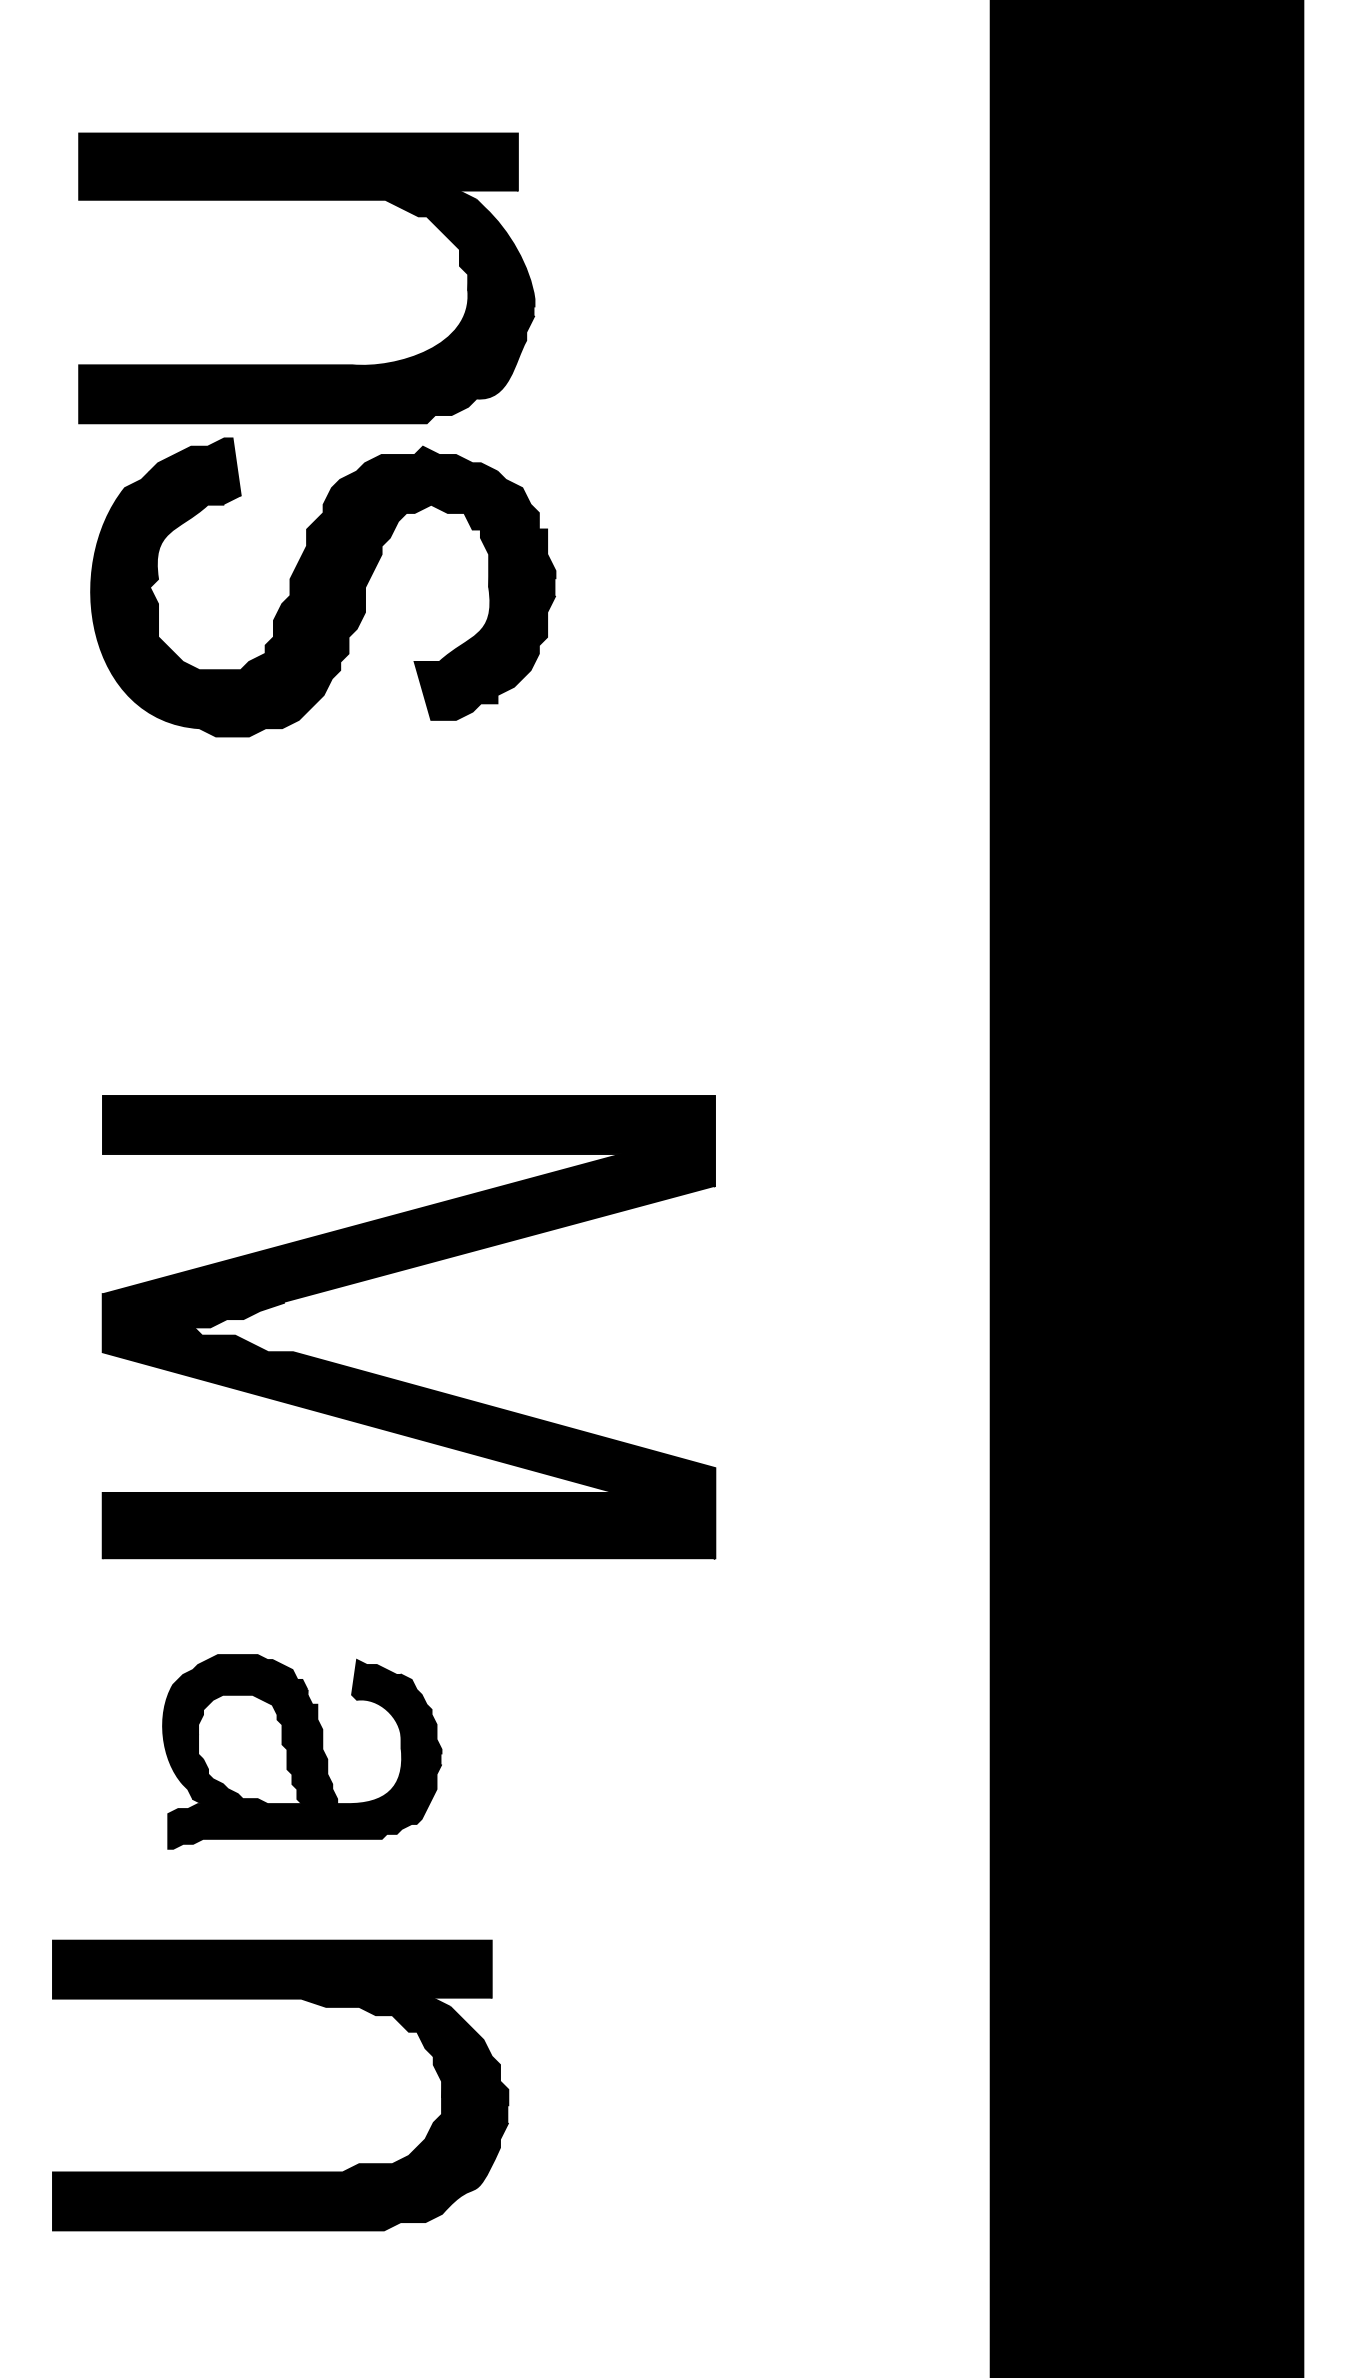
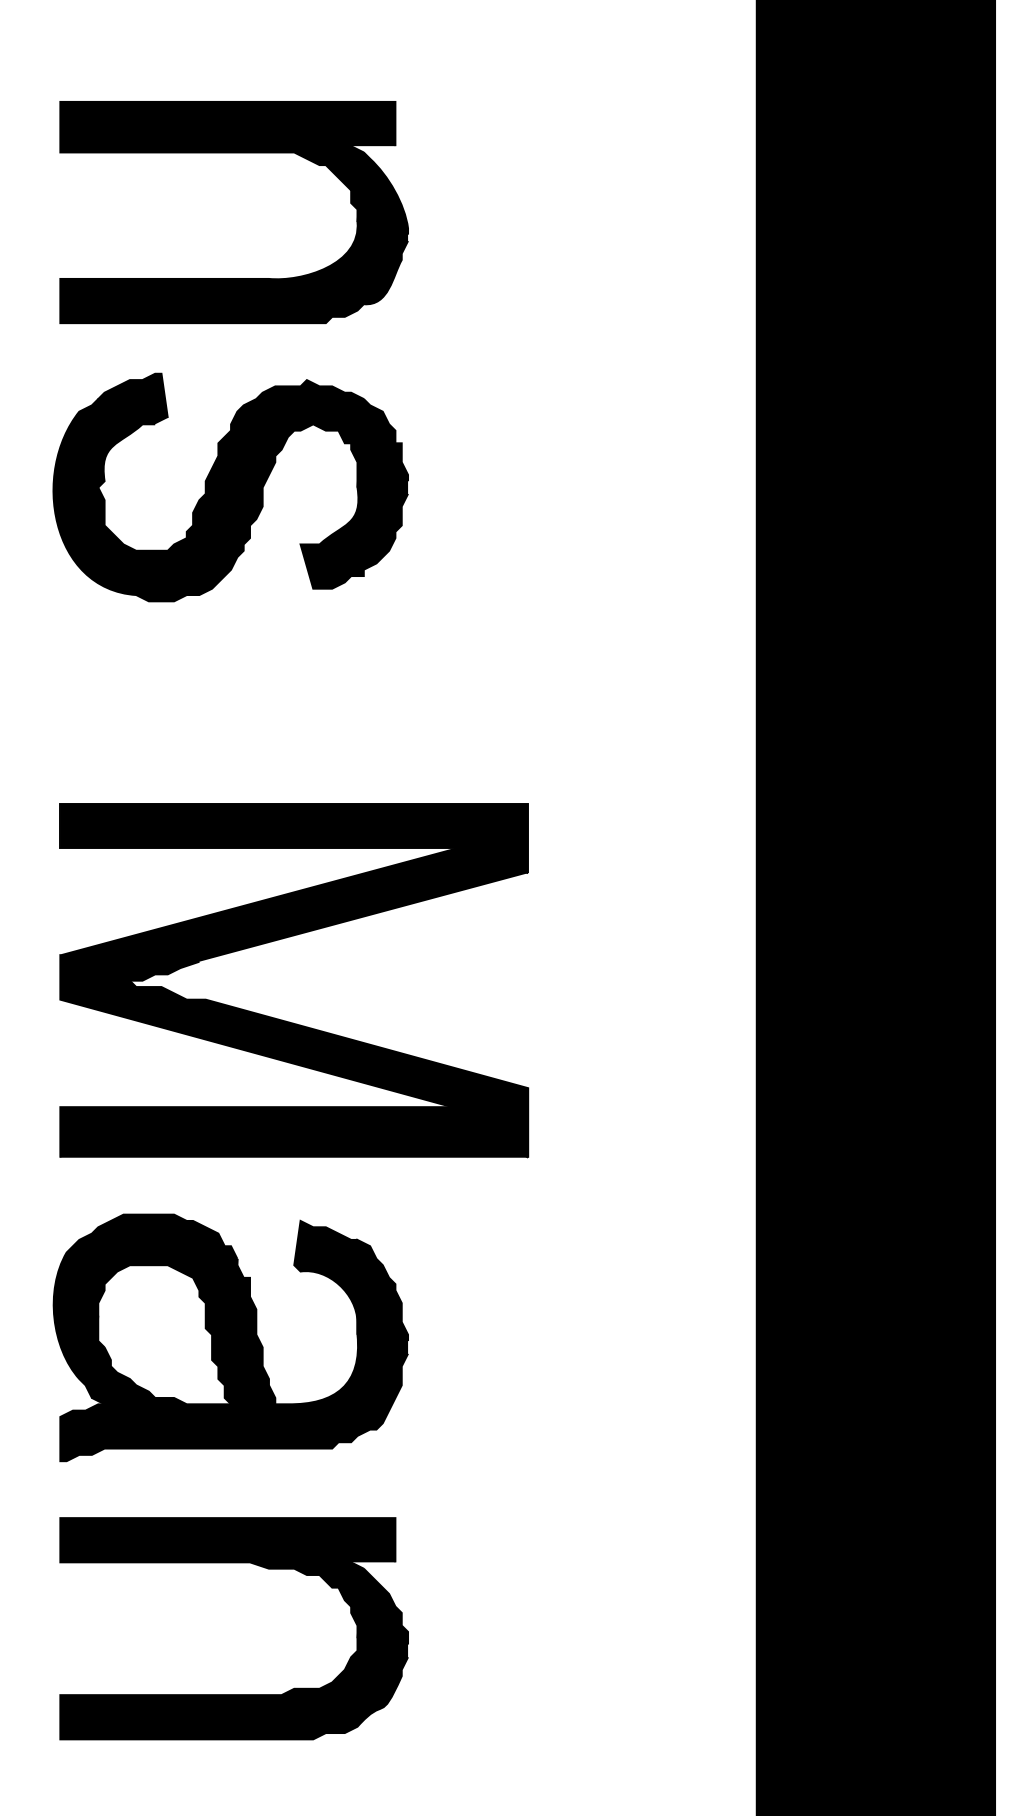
part: (322, 587) -> (230, 487), moved
part: (398, 1379) -> (286, 1020), moved
part: (301, 1751) -> (230, 1337), size x1.67
part: (279, 2000) -> (233, 1563), moved

